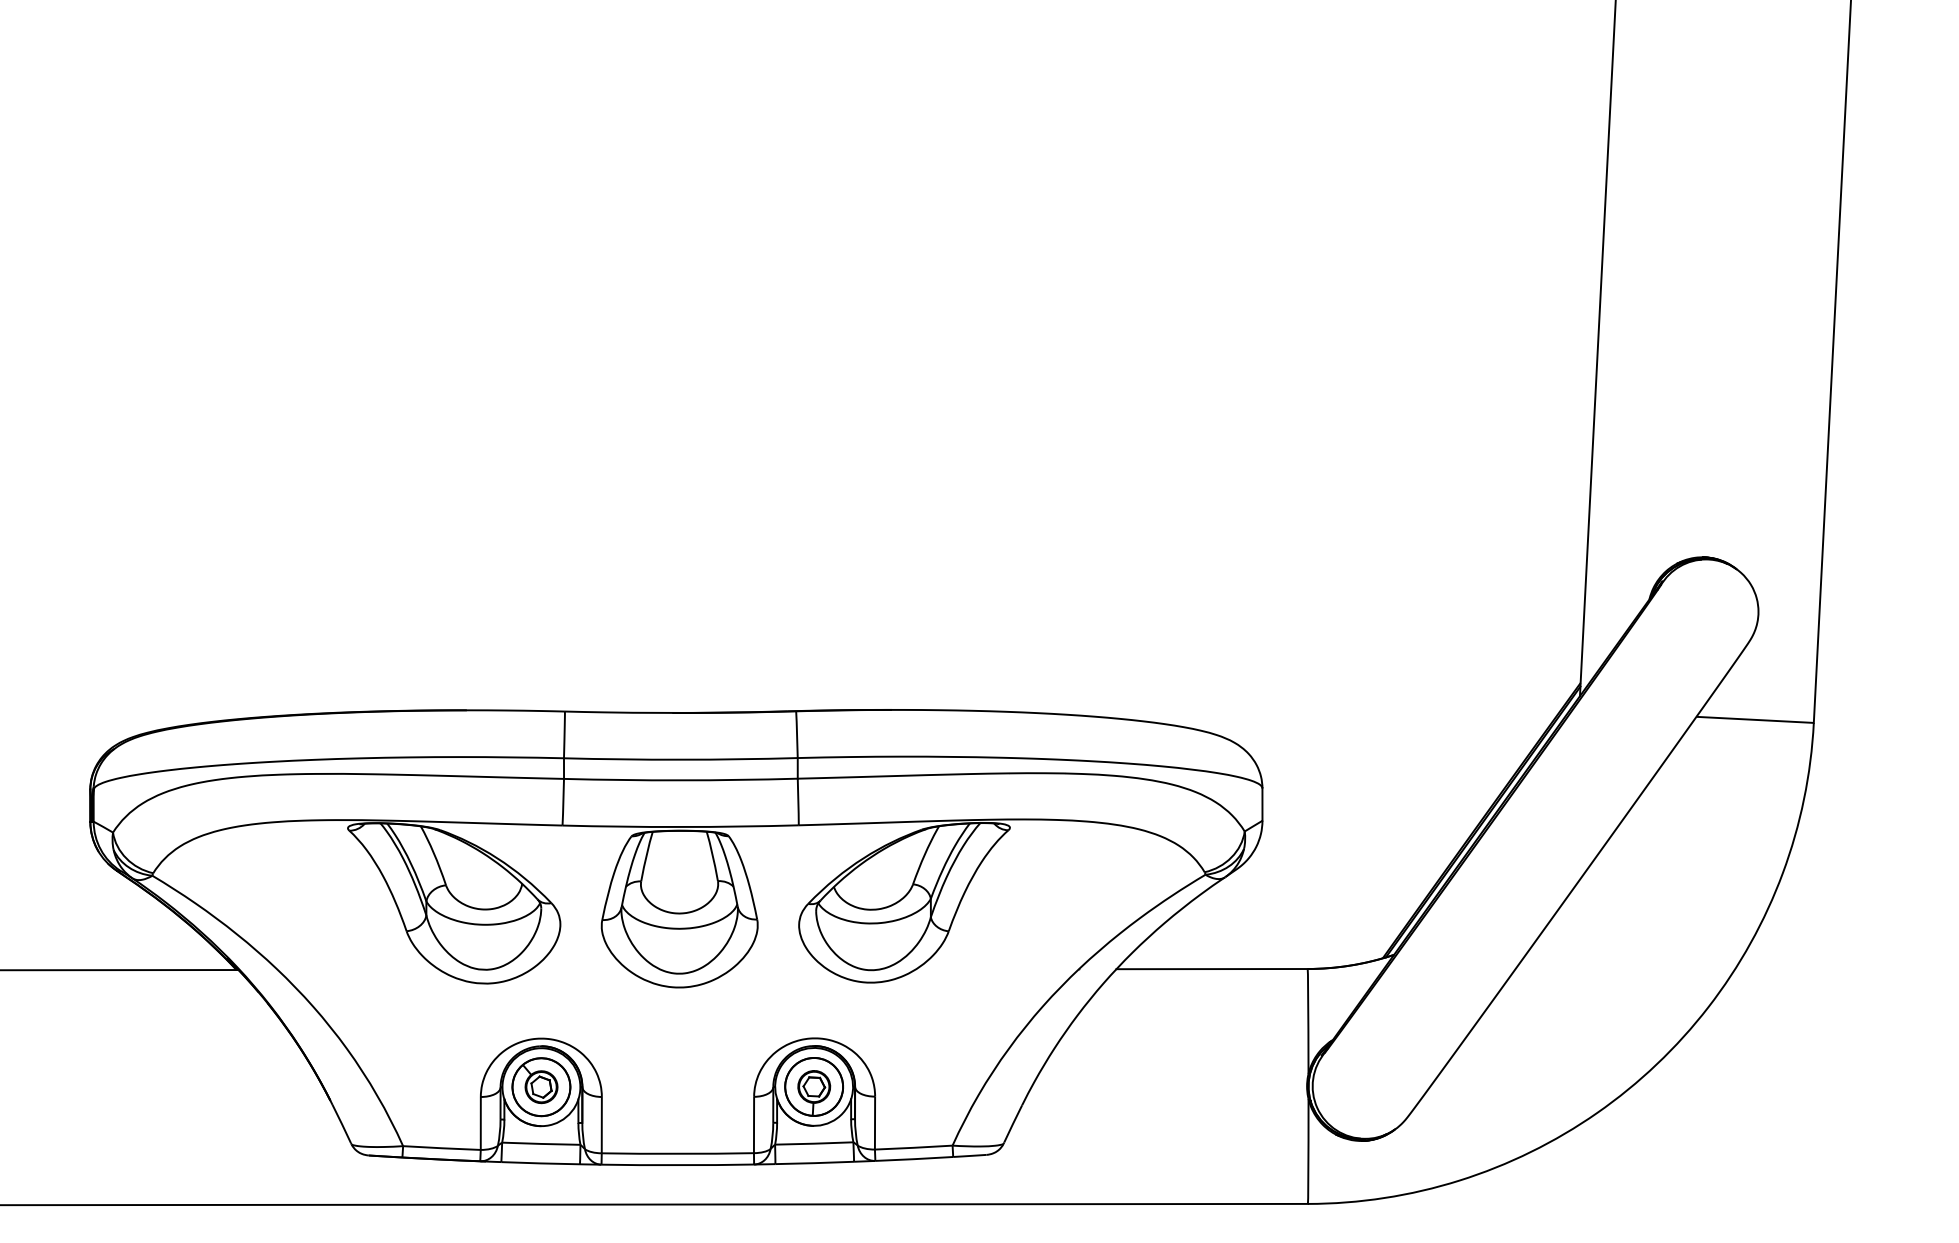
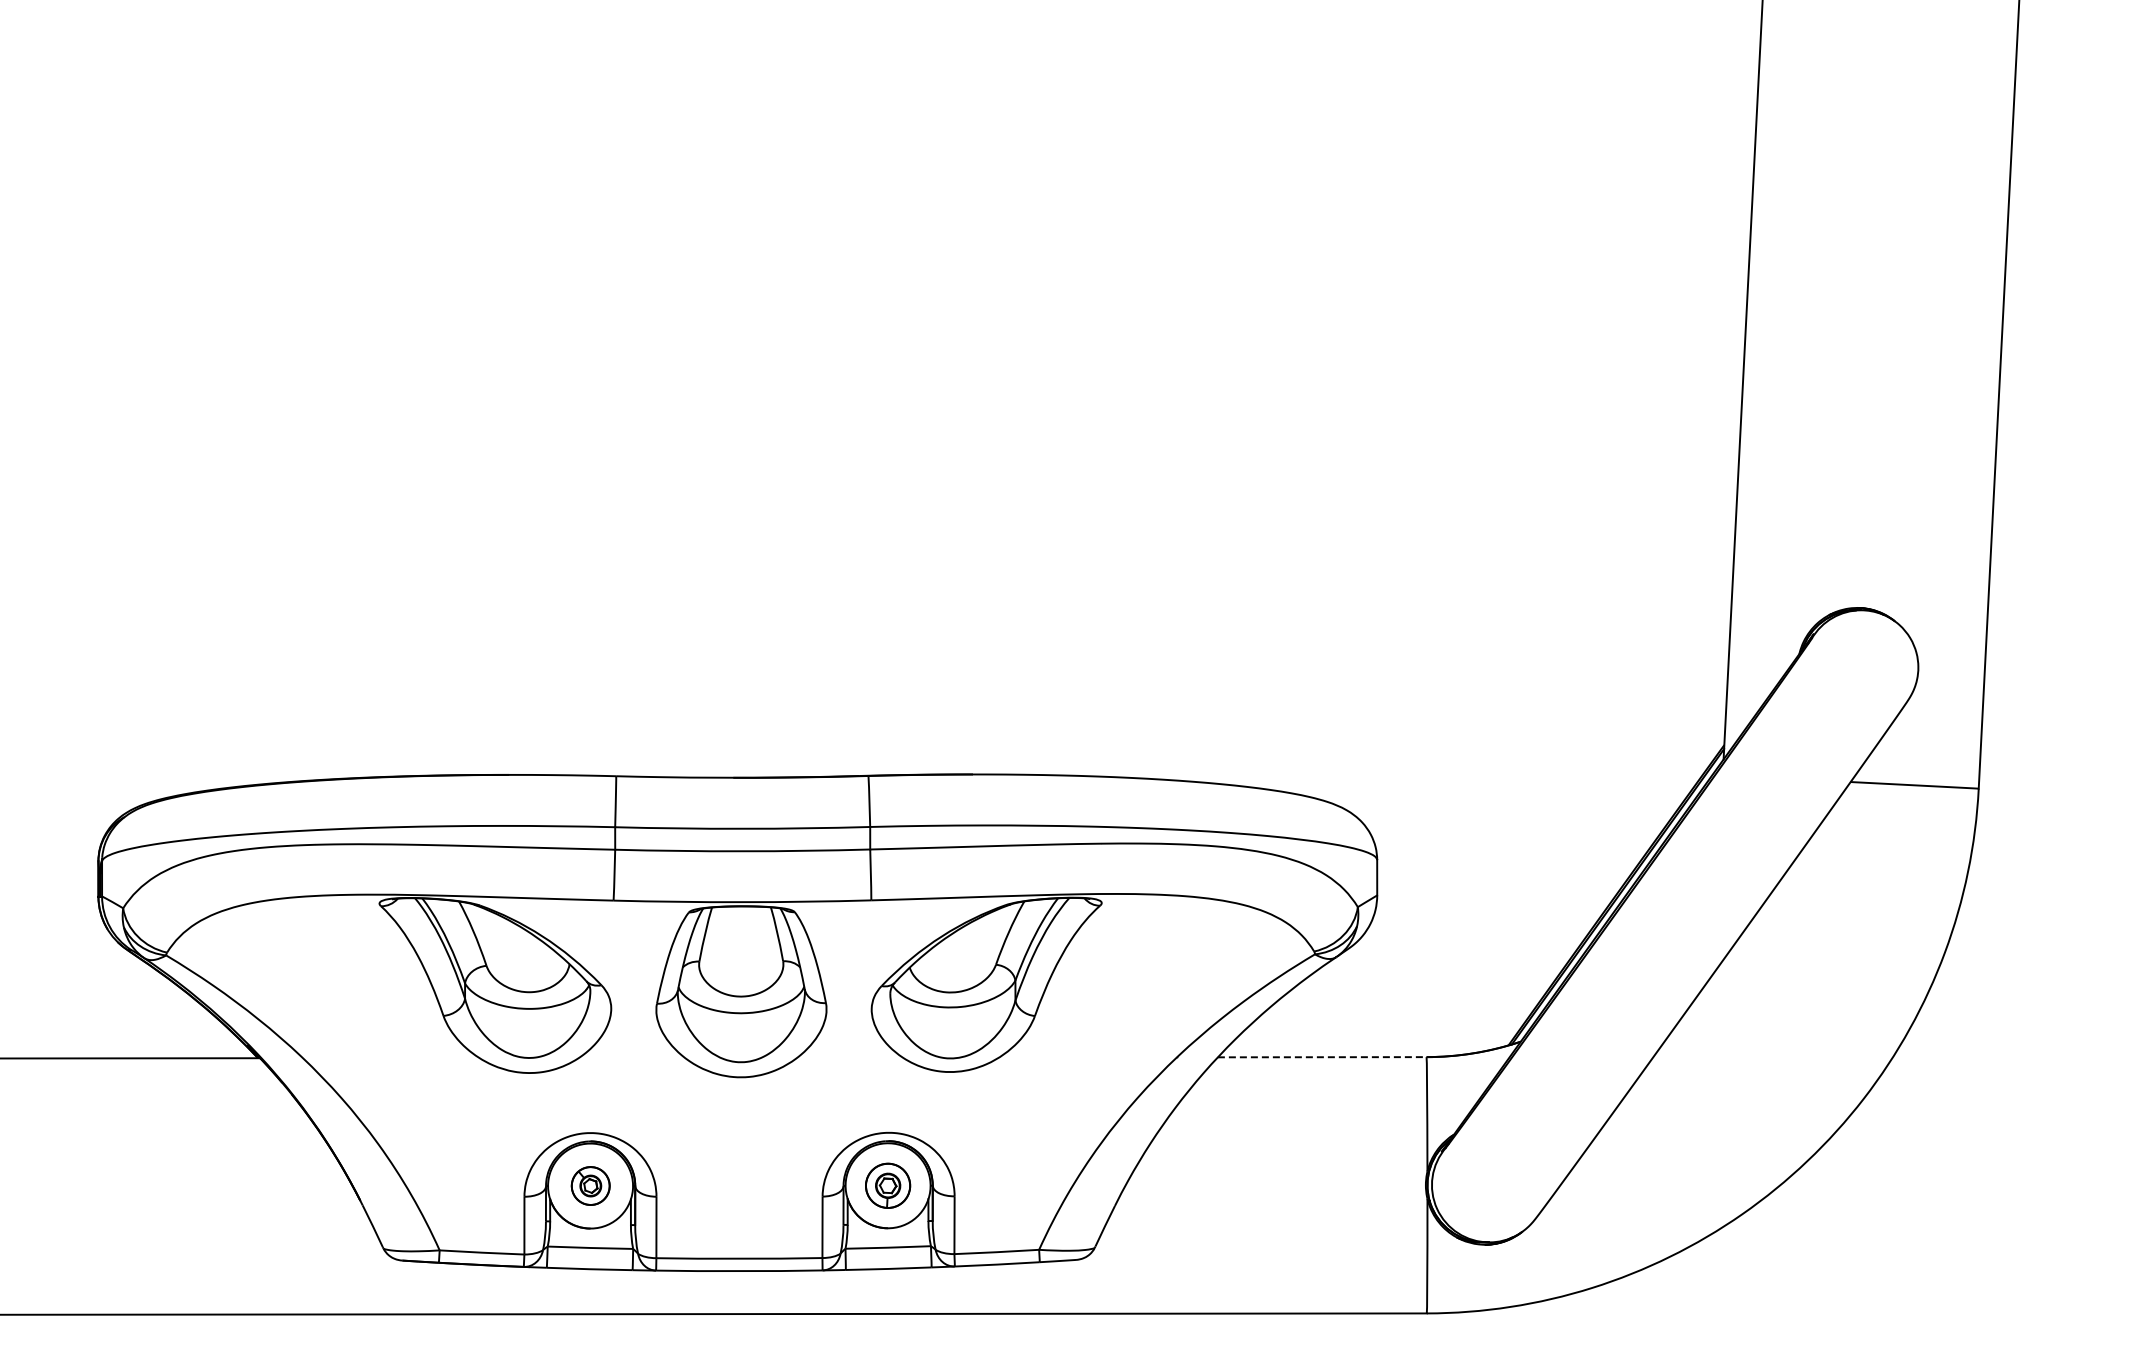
line: (1212, 969) -> (1322, 1057), solid -> dashed
part: (541, 1086) -> (590, 1185), size x0.6
part: (813, 1086) -> (887, 1185), size x0.7

